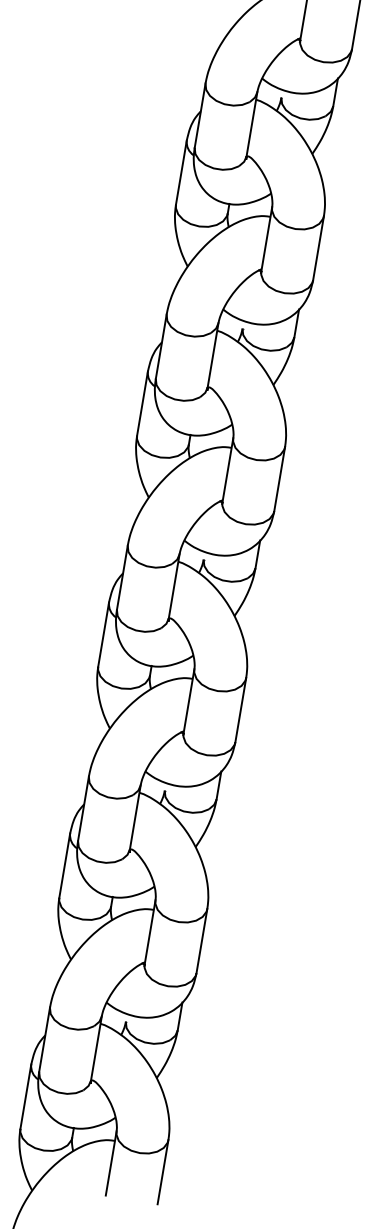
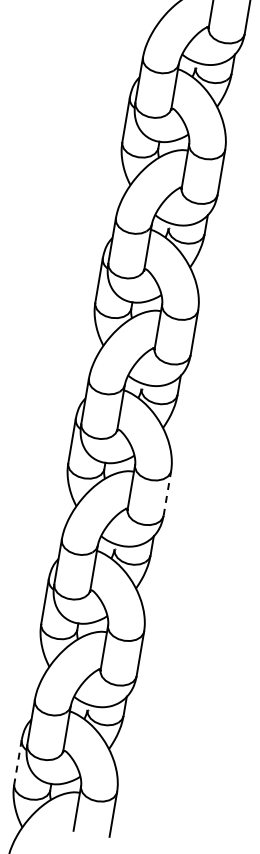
line: (240, 710) -> (167, 493), solid -> dashed
line: (26, 1097) -> (18, 762), solid -> dashed

